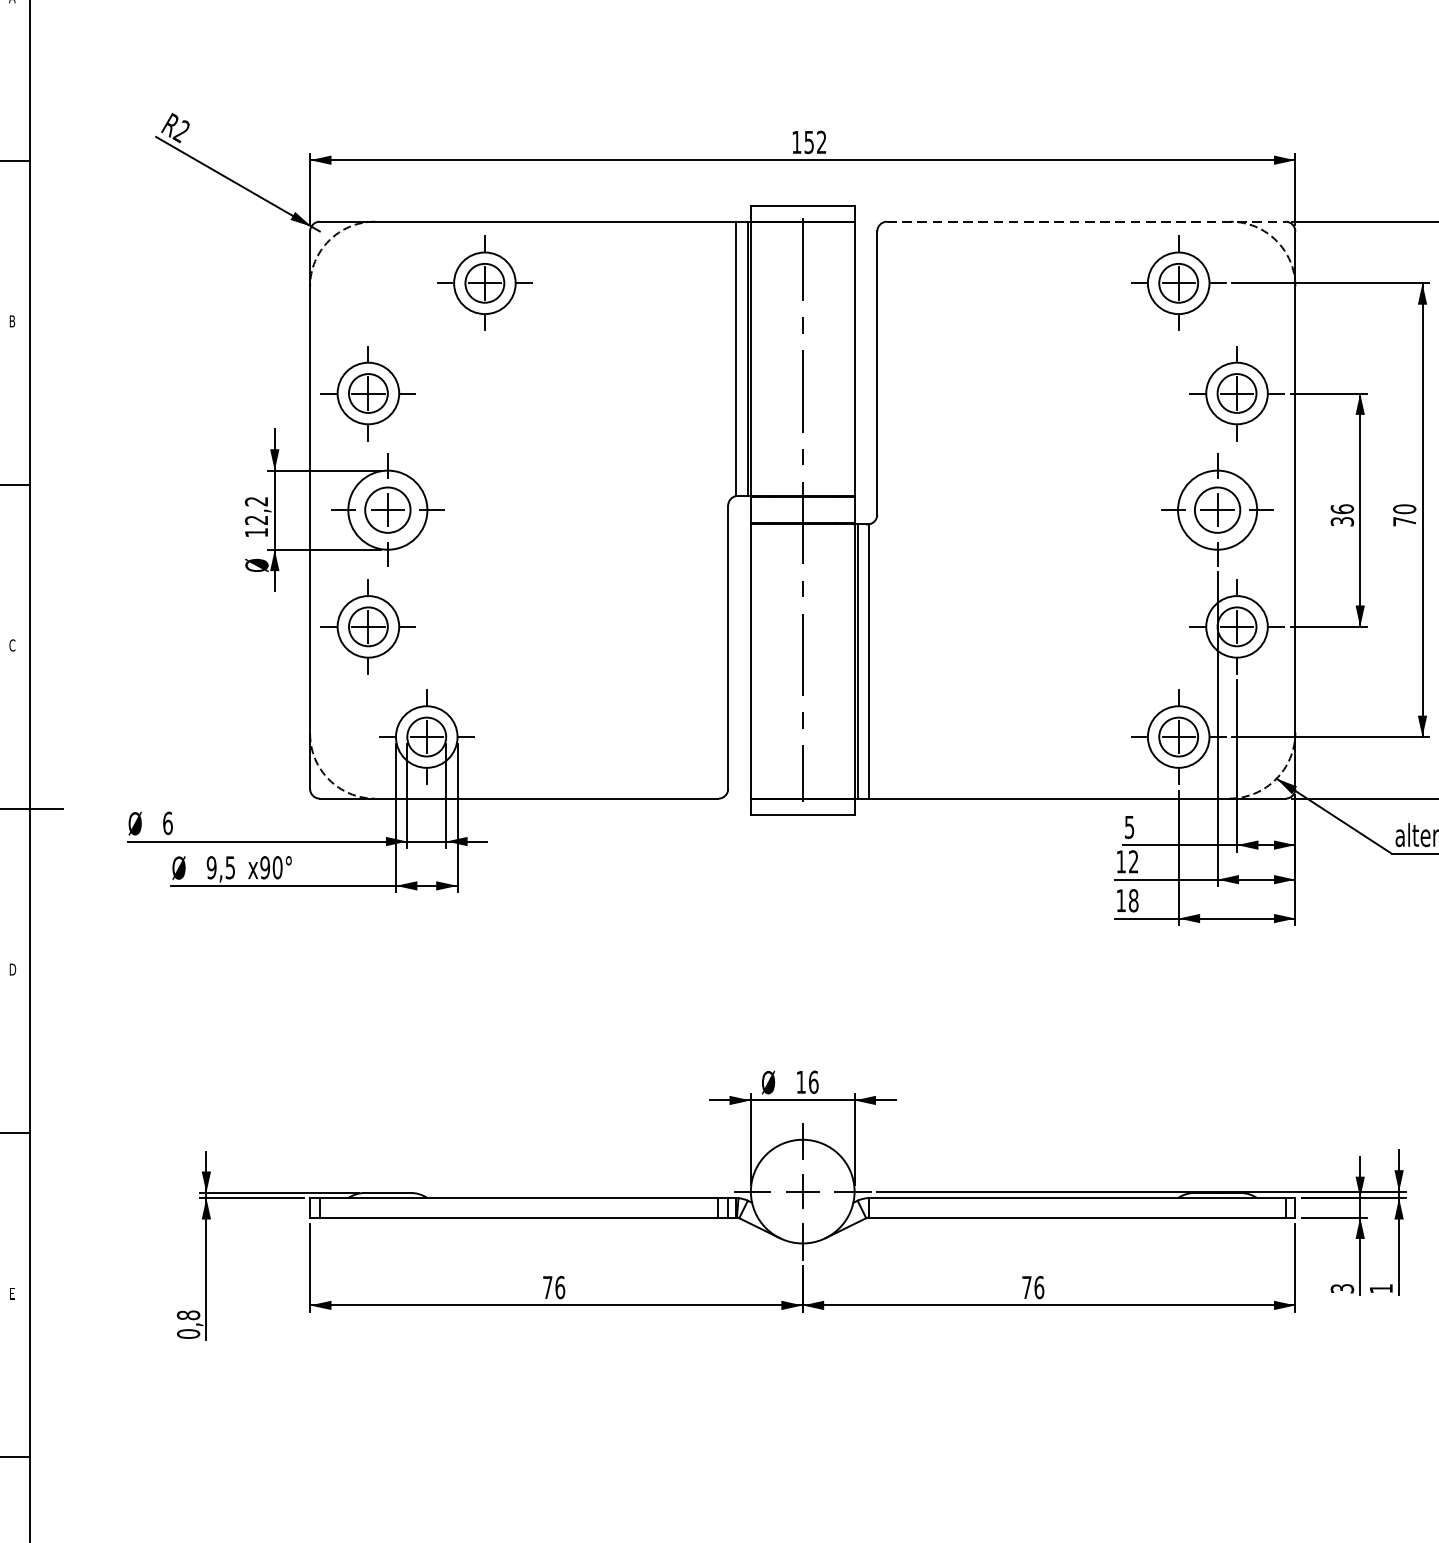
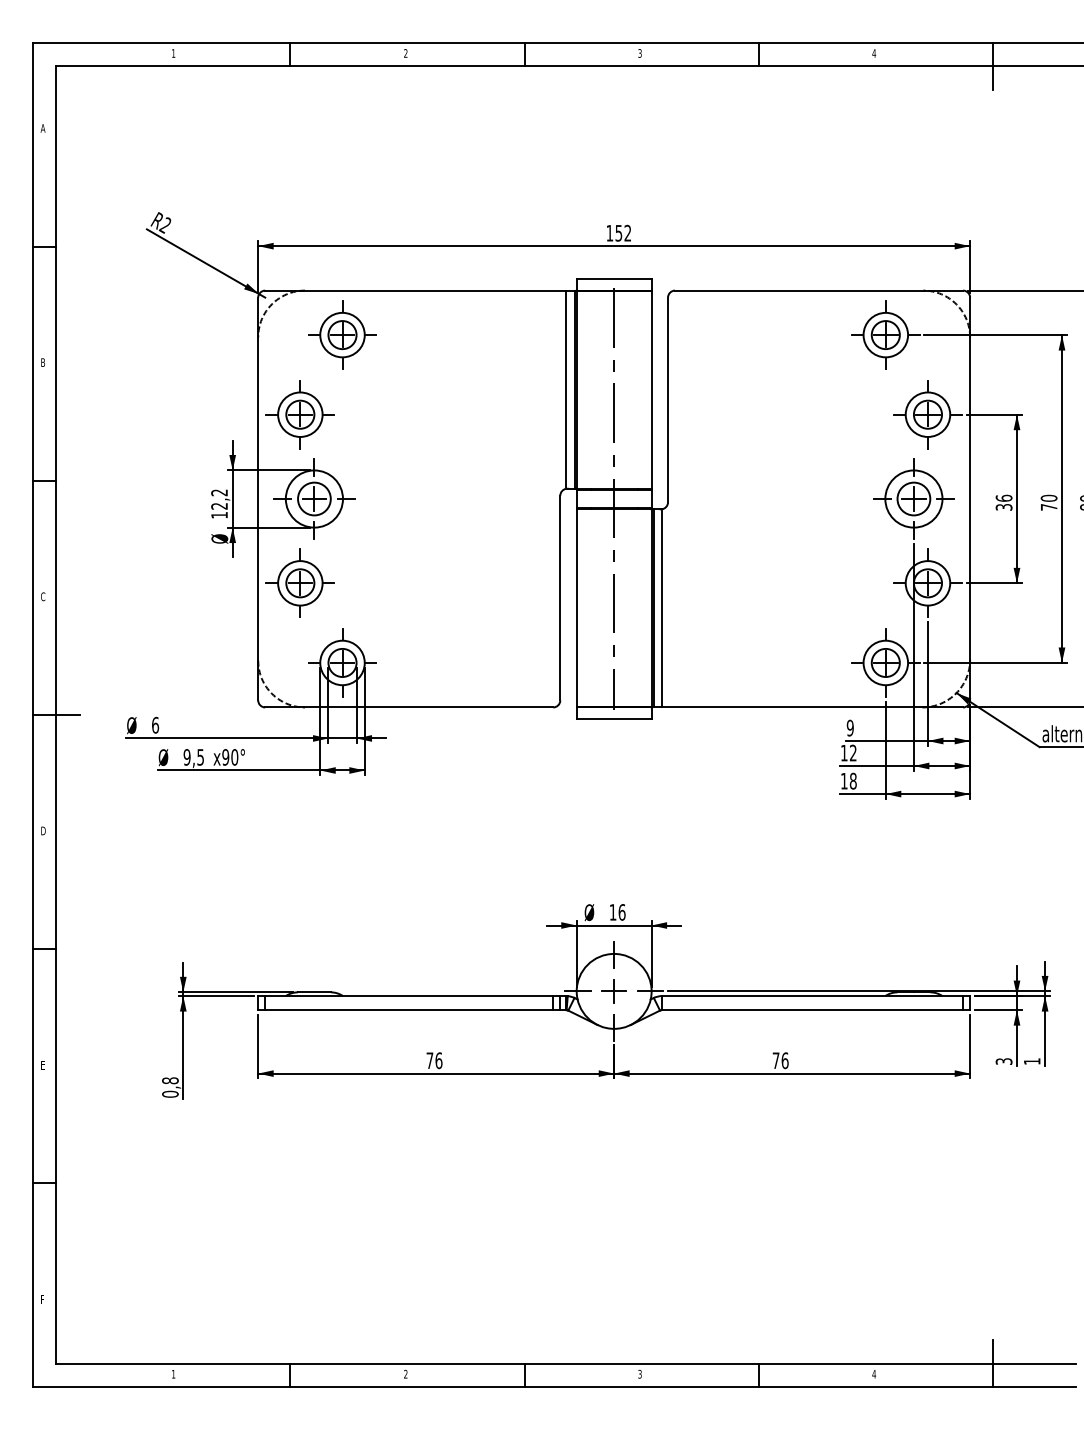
line: (1086, 221) -> (819, 290), dashed -> solid
part: (484, 282) -> (342, 334), moved
text: (1128, 826) -> (849, 727), 5 -> 9

